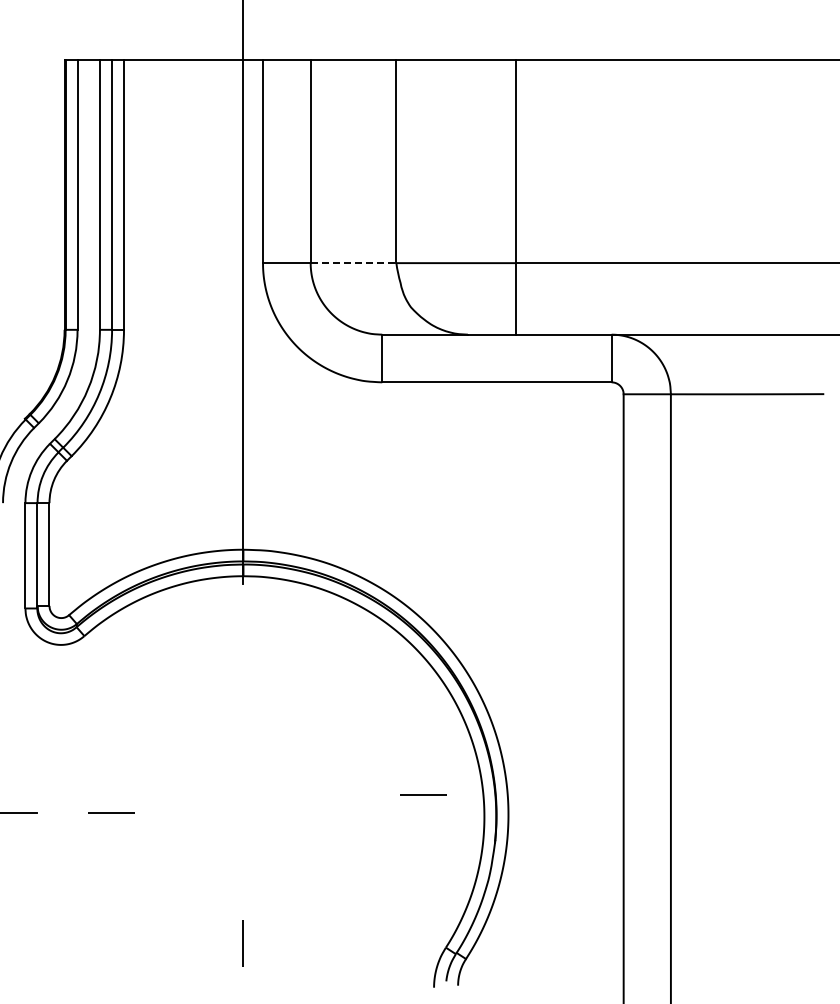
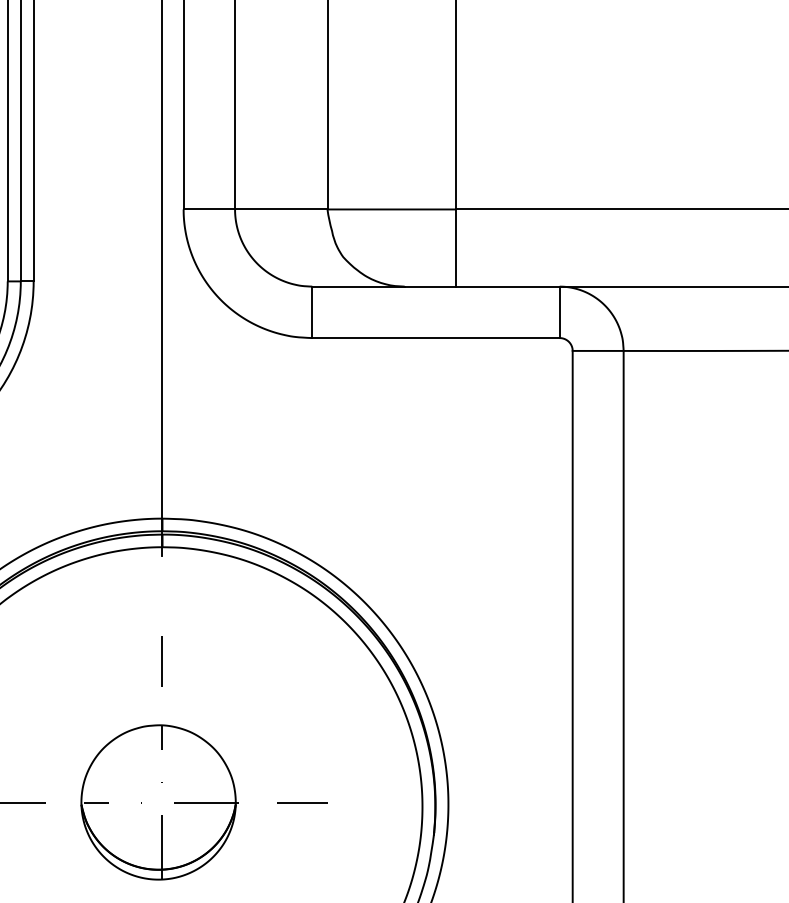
line: (353, 263) -> (281, 209), dashed -> solid
line: (242, 681) -> (161, 660), added
line: (423, 794) -> (302, 802), moved
part: (240, 812) -> (159, 802), added

